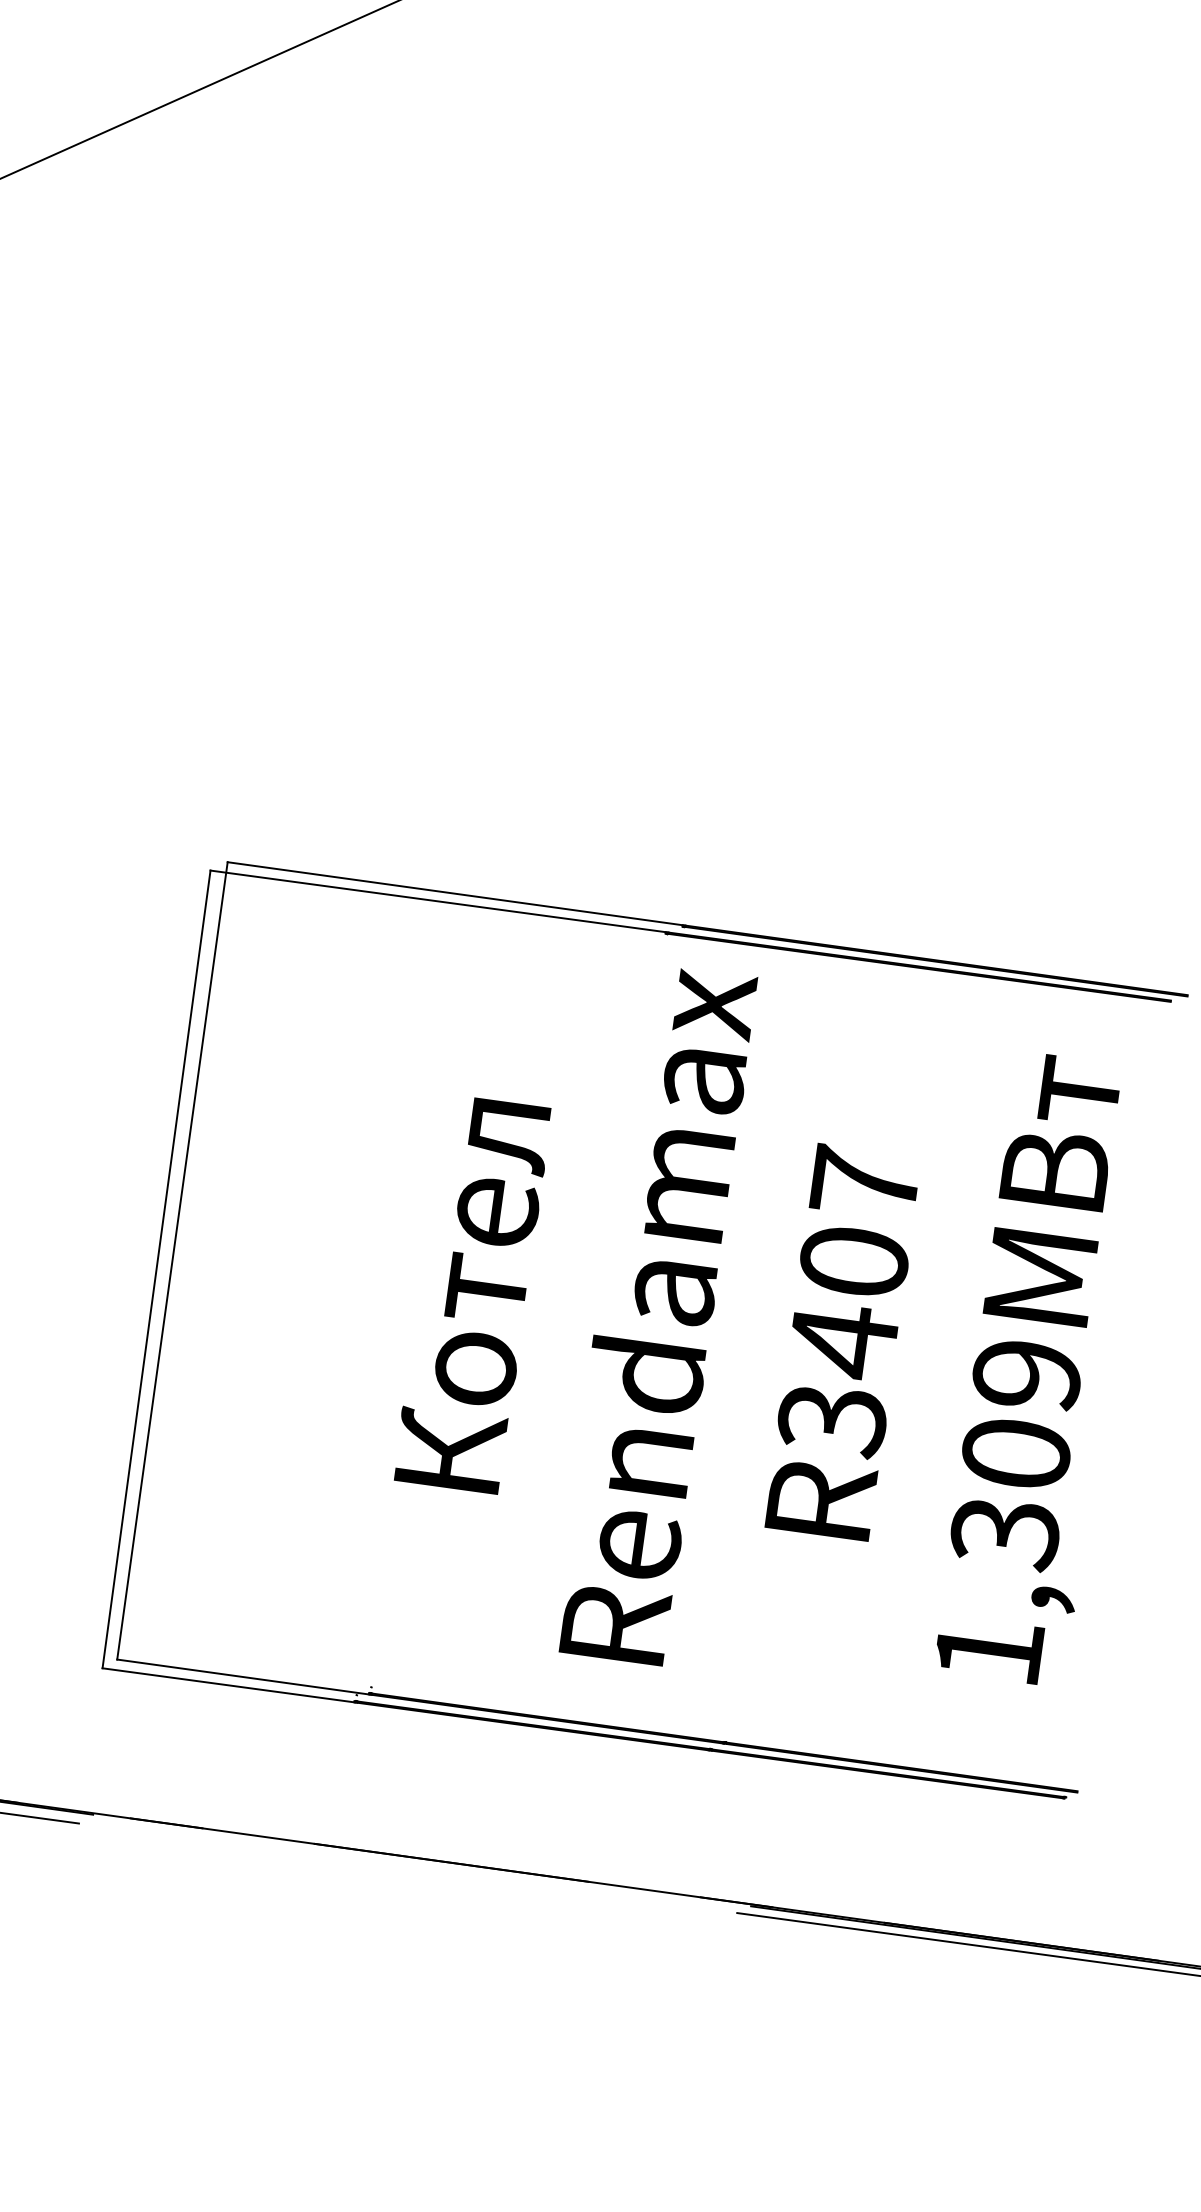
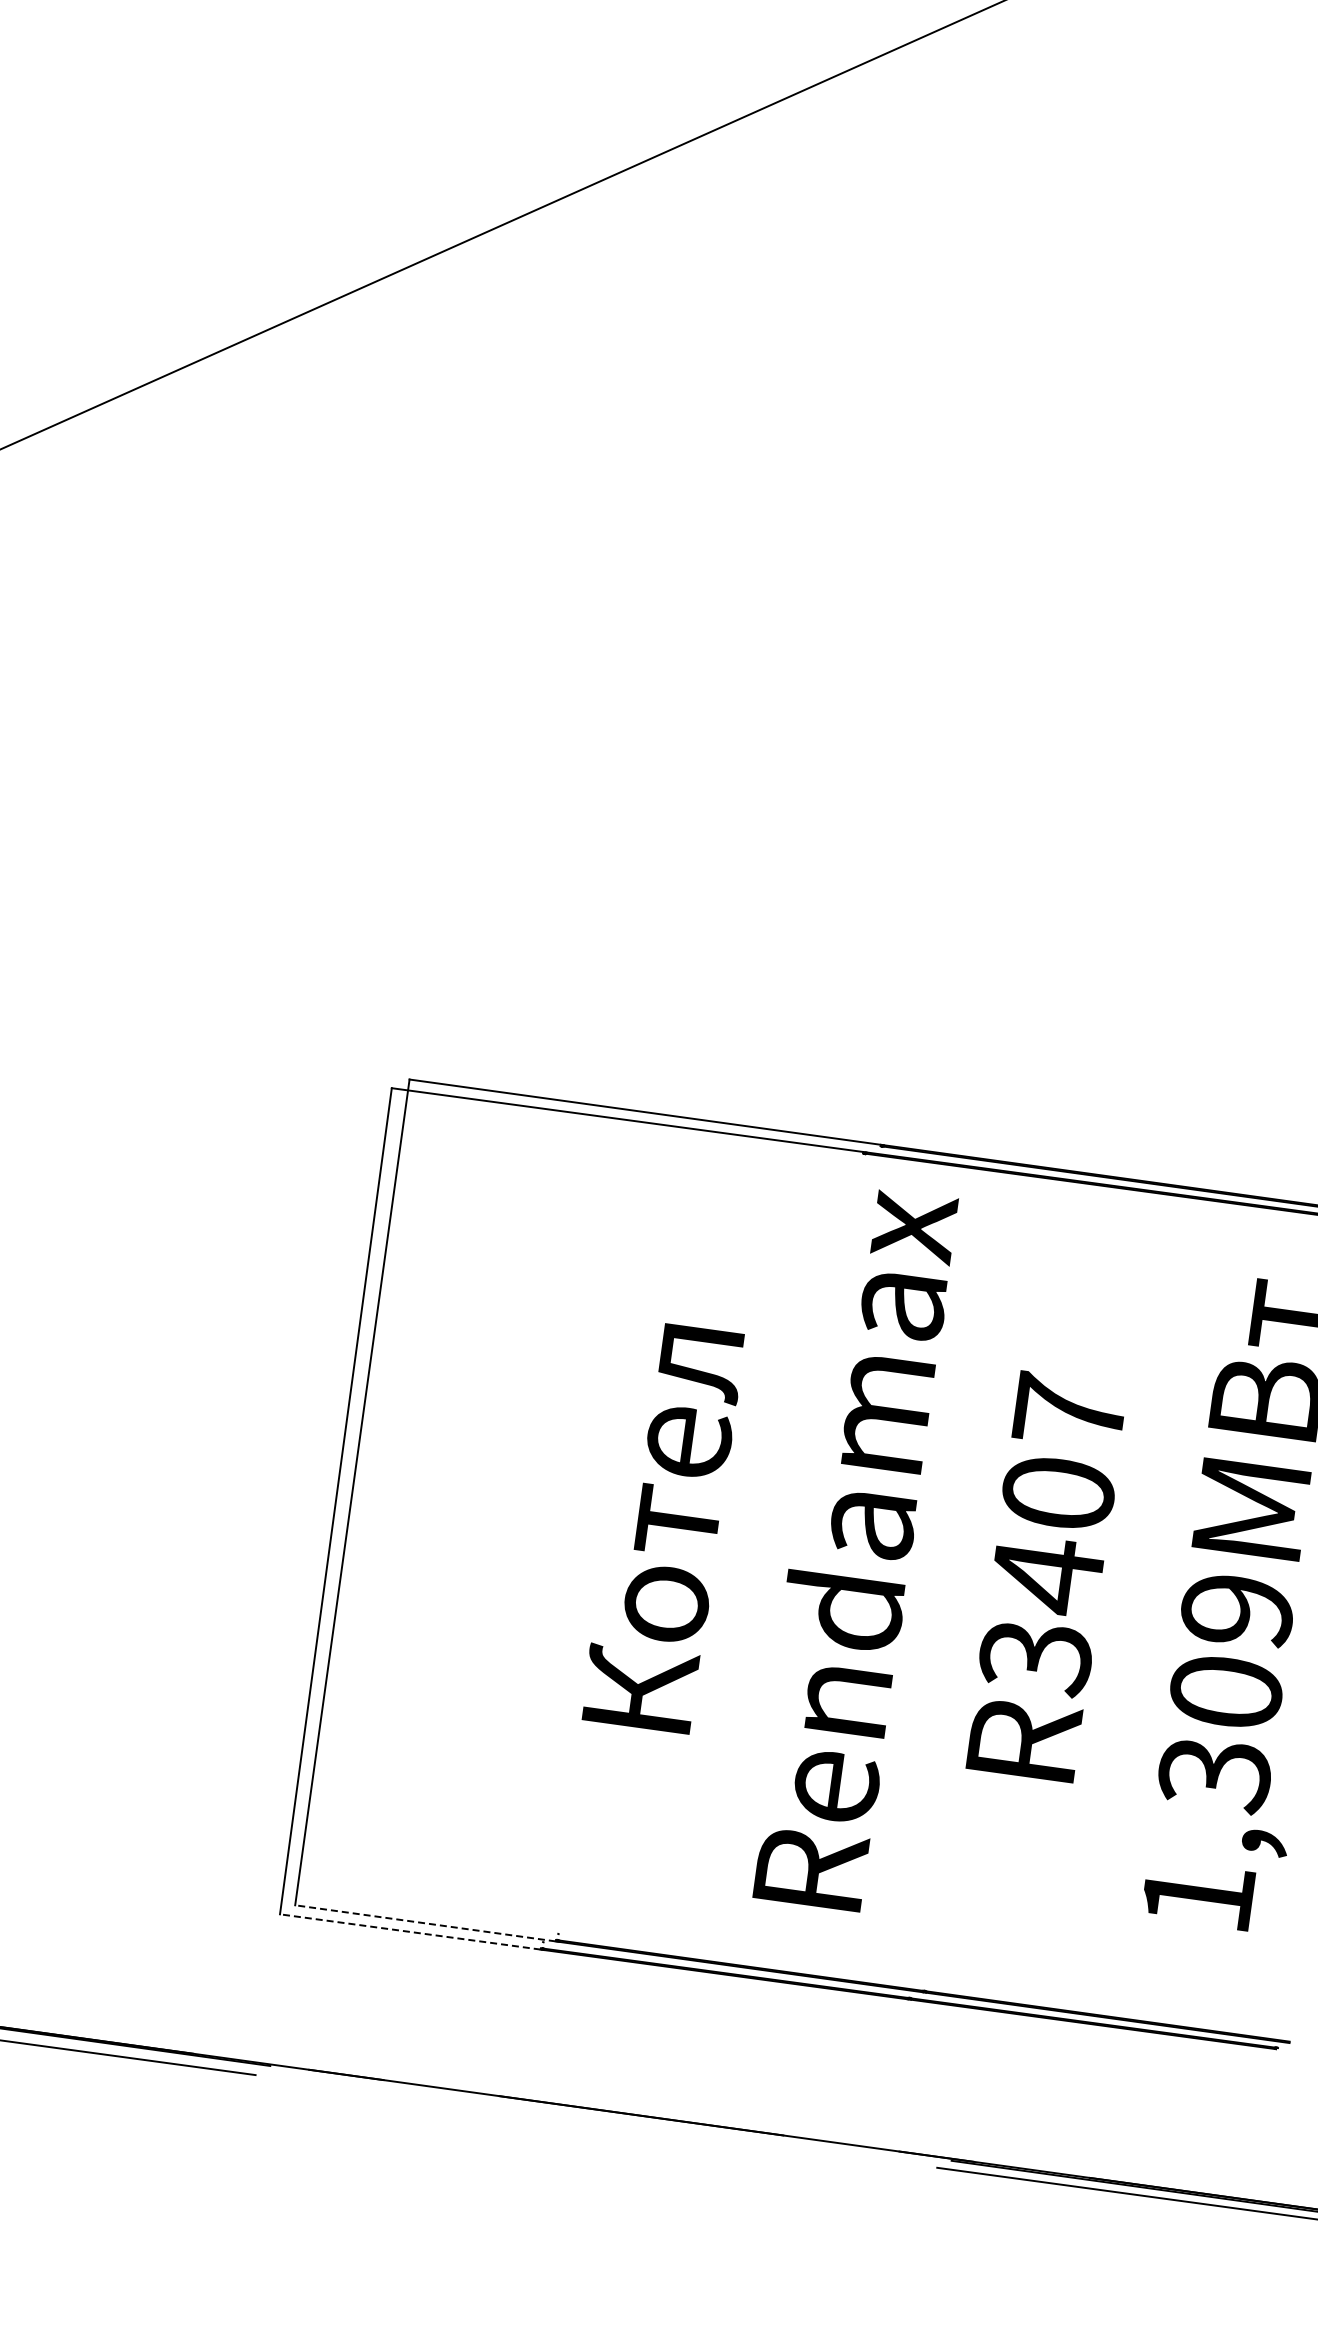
line: (243, 1677) -> (425, 1923), solid -> dashed
line: (228, 1684) -> (410, 1931), solid -> dashed

